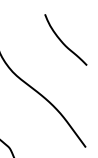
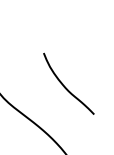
curve: (62, 41) -> (64, 85), moved

